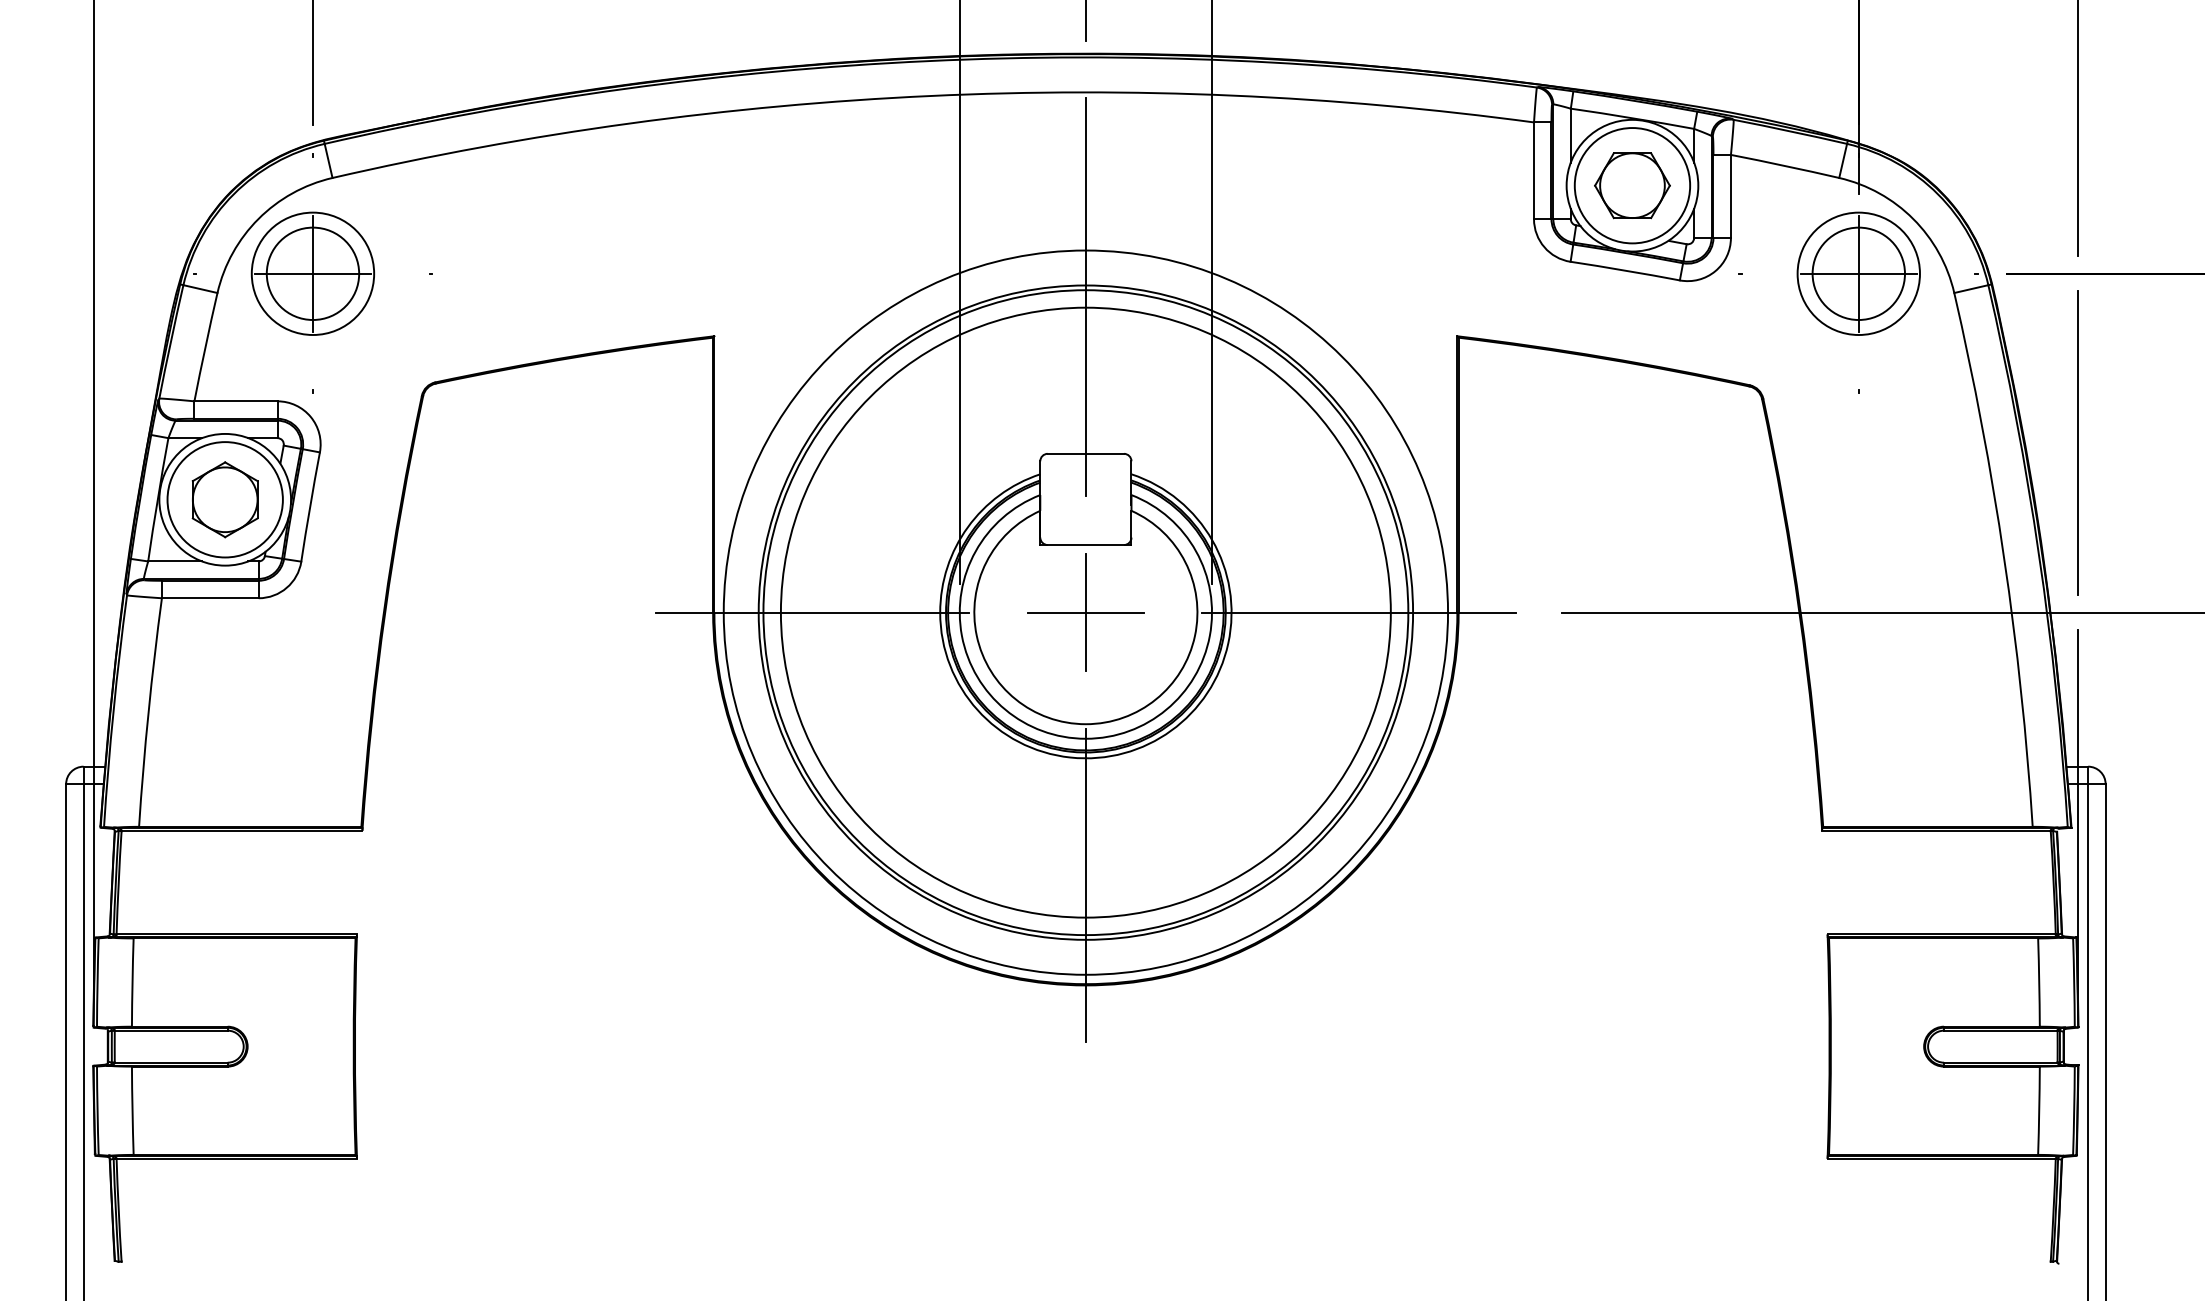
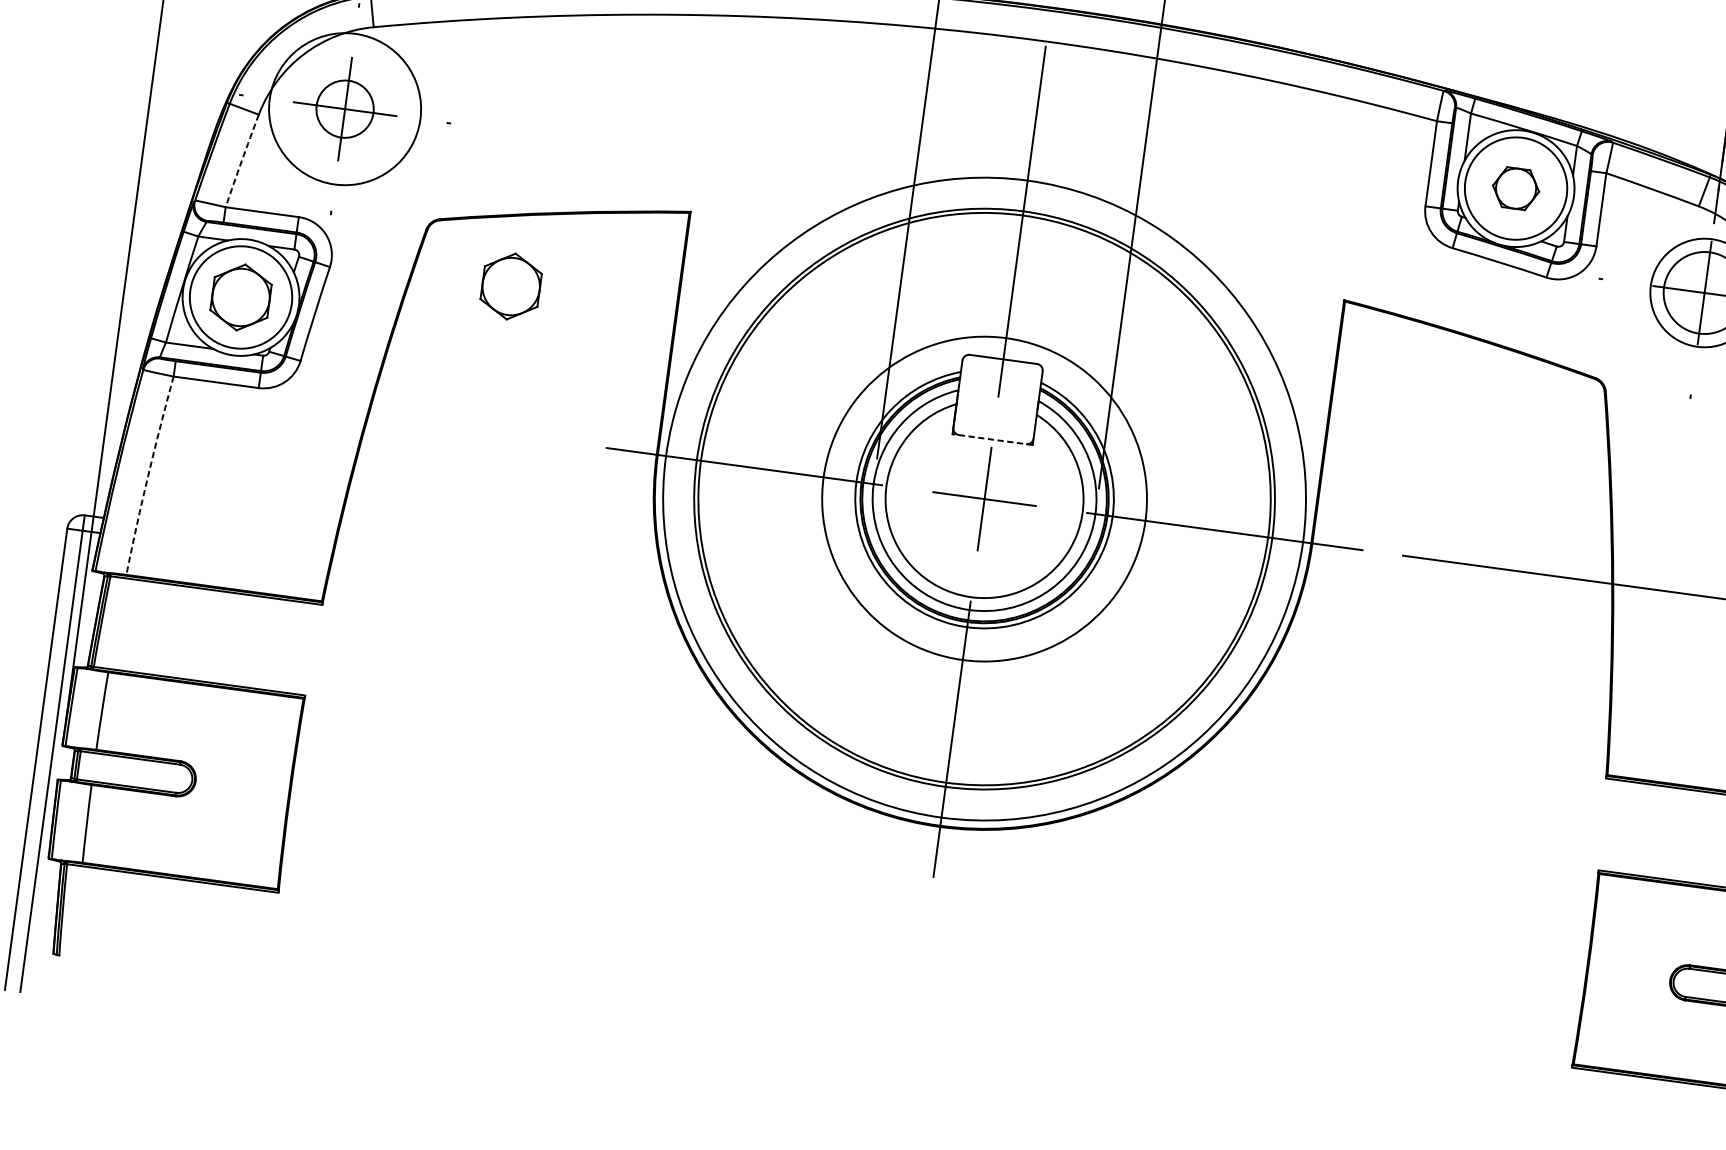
part: (1632, 185) -> (1516, 188), size x0.7
circle: (312, 273) -> (344, 108), size x0.7
circle: (312, 273) -> (344, 108), size x1.4
arc: (205, 347) -> (241, 161), solid -> dashed
part: (524, 446) -> (510, 286), added
line: (1085, 545) -> (992, 440), solid -> dashed
circle: (1085, 612) -> (984, 498), size x0.6
arc: (148, 712) -> (148, 475), solid -> dashed

